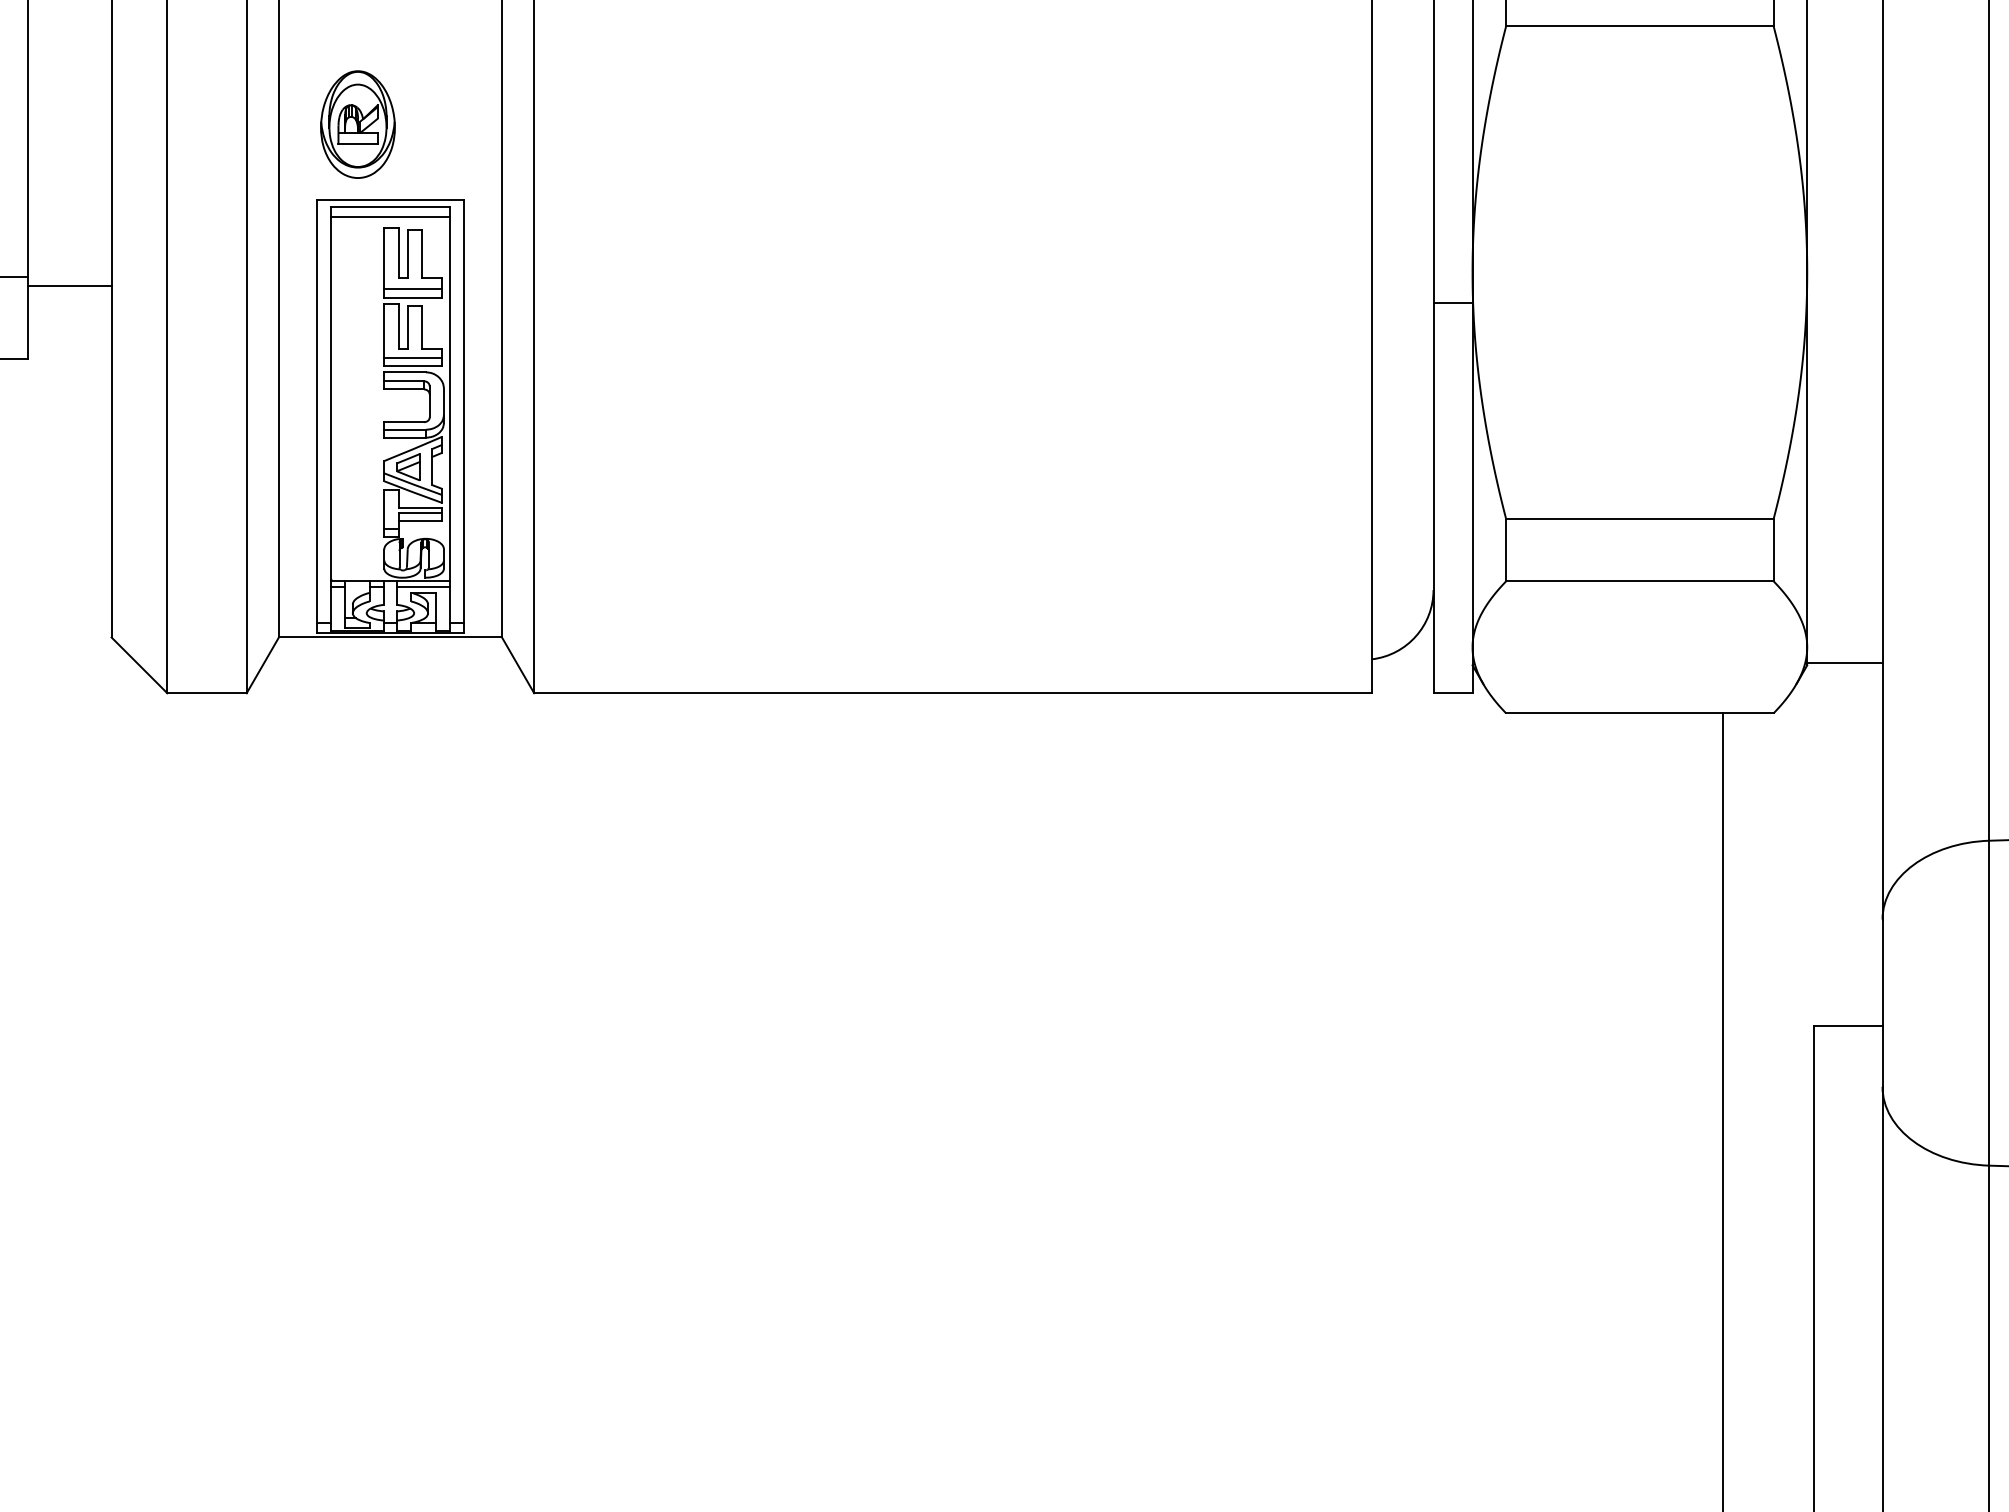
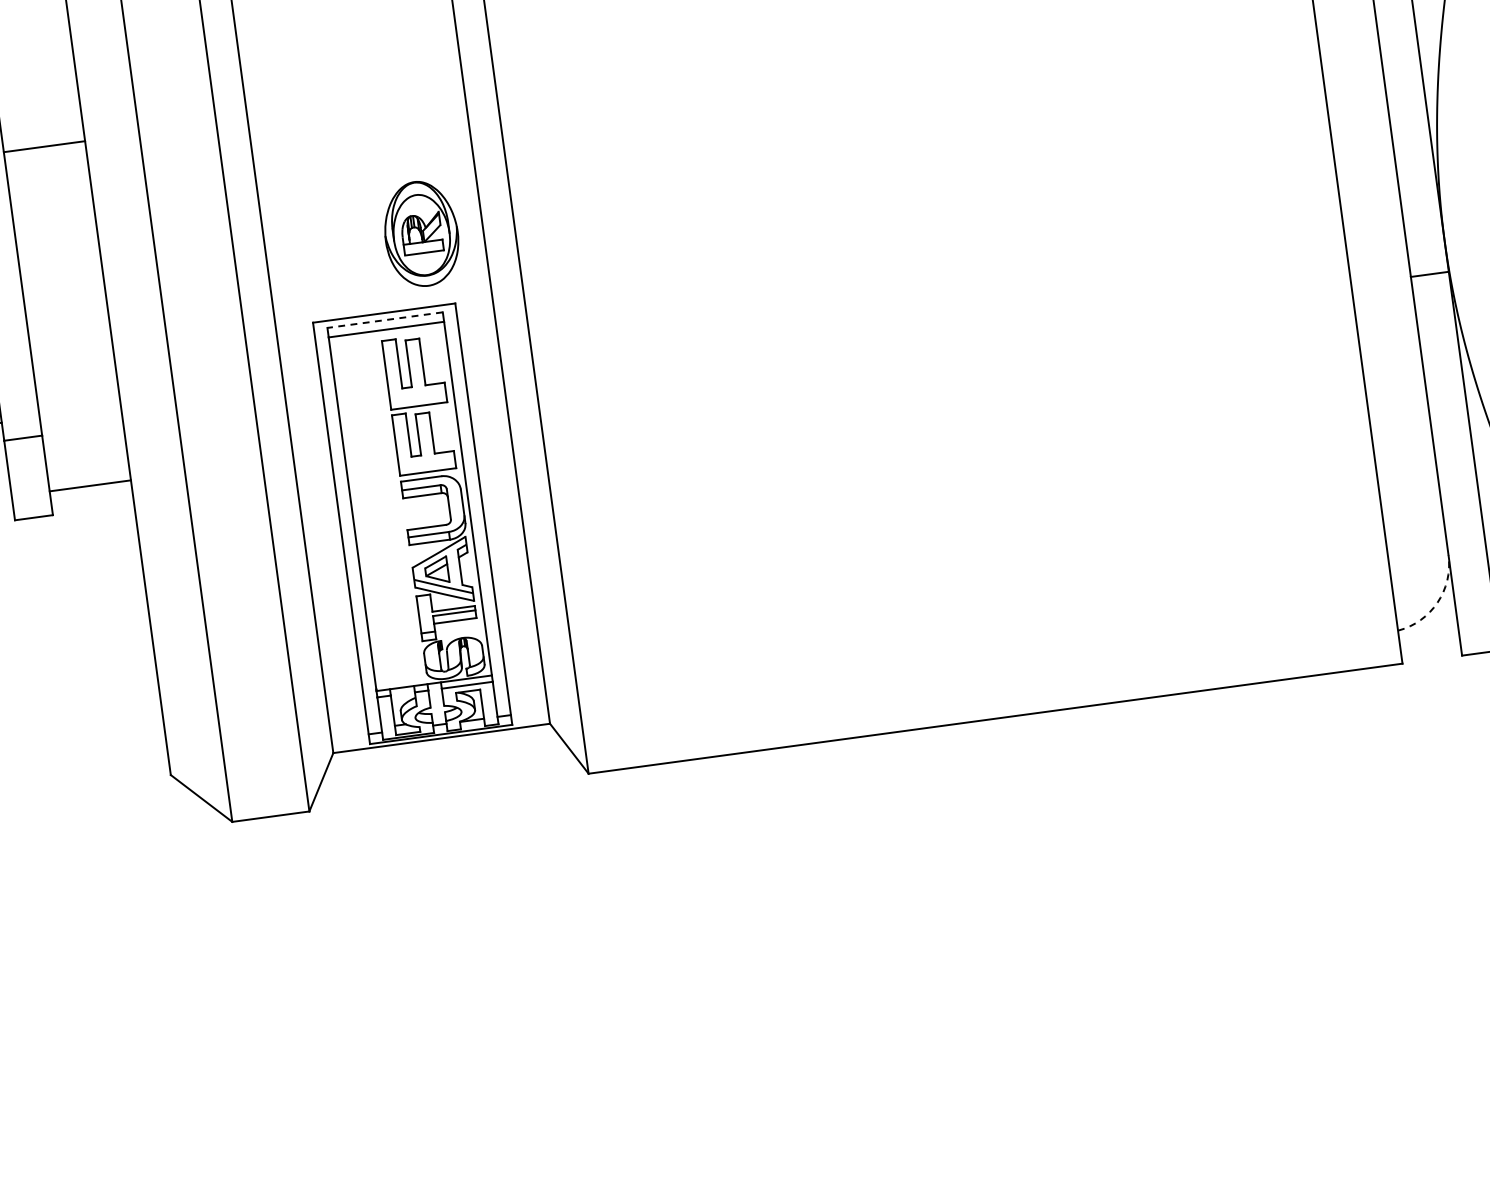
part: (357, 124) -> (420, 233), moved
line: (389, 206) -> (384, 319), solid -> dashed
line: (69, 286) -> (90, 486), moved
line: (413, 289) -> (418, 397), removed
line: (413, 357) -> (427, 463), removed
arc: (1415, 636) -> (1437, 602), solid -> dashed

